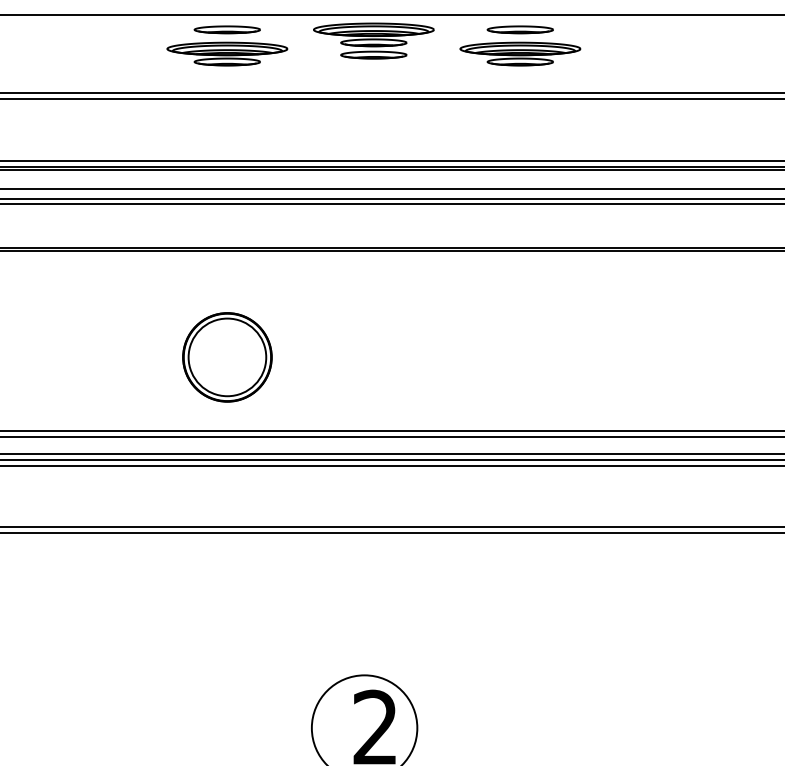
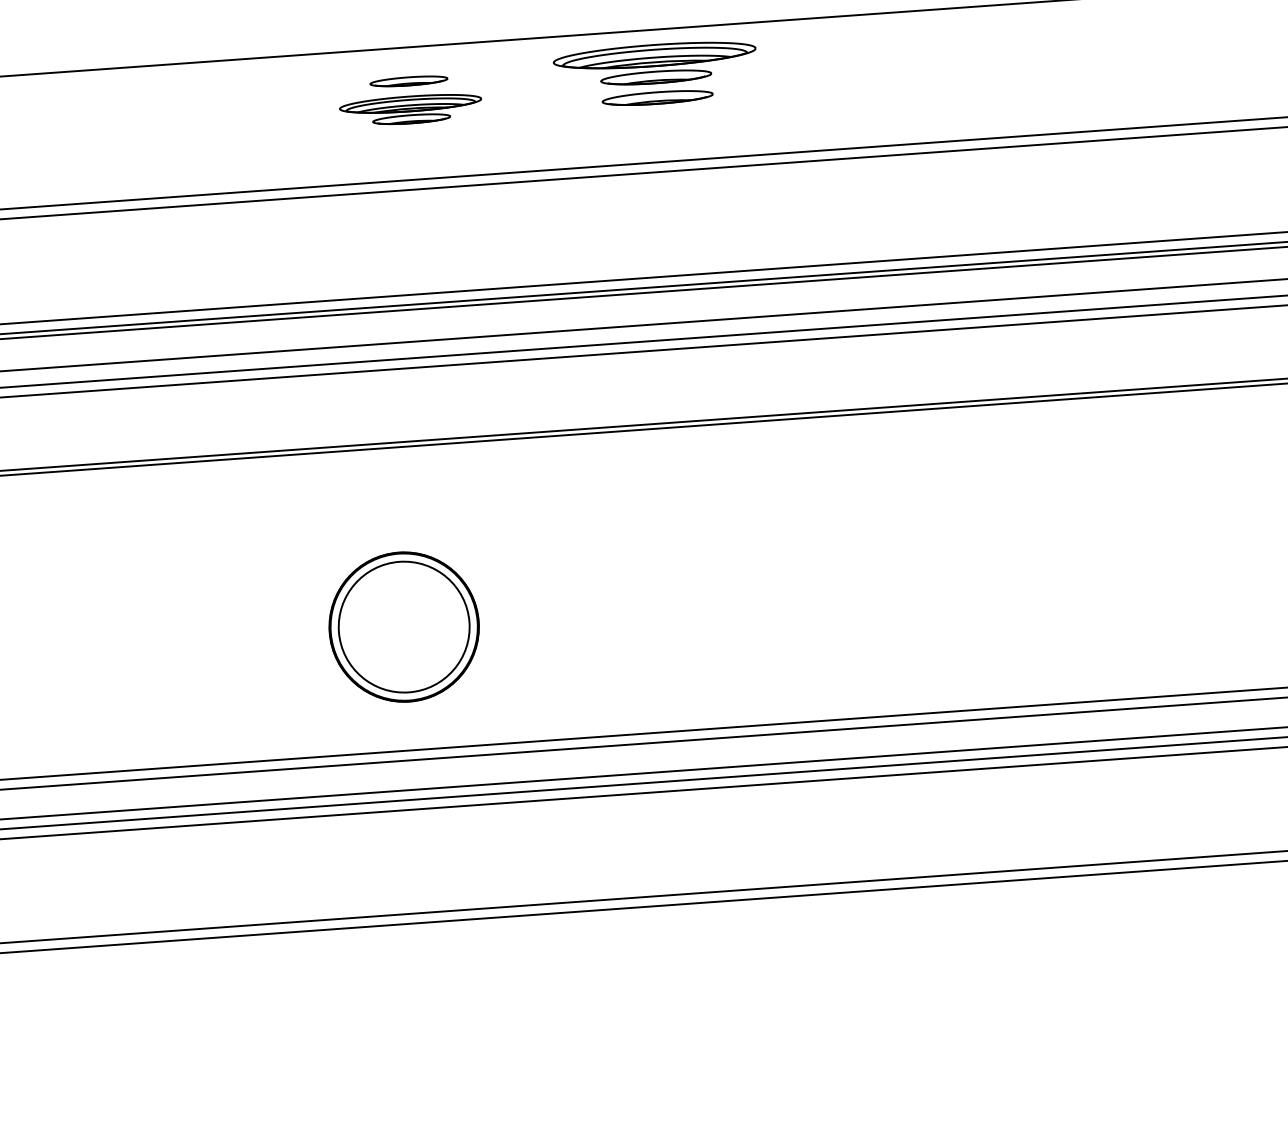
part: (227, 45) -> (410, 99), size x0.7
part: (520, 45) -> (903, 64), removed
part: (227, 357) -> (404, 627), moved

